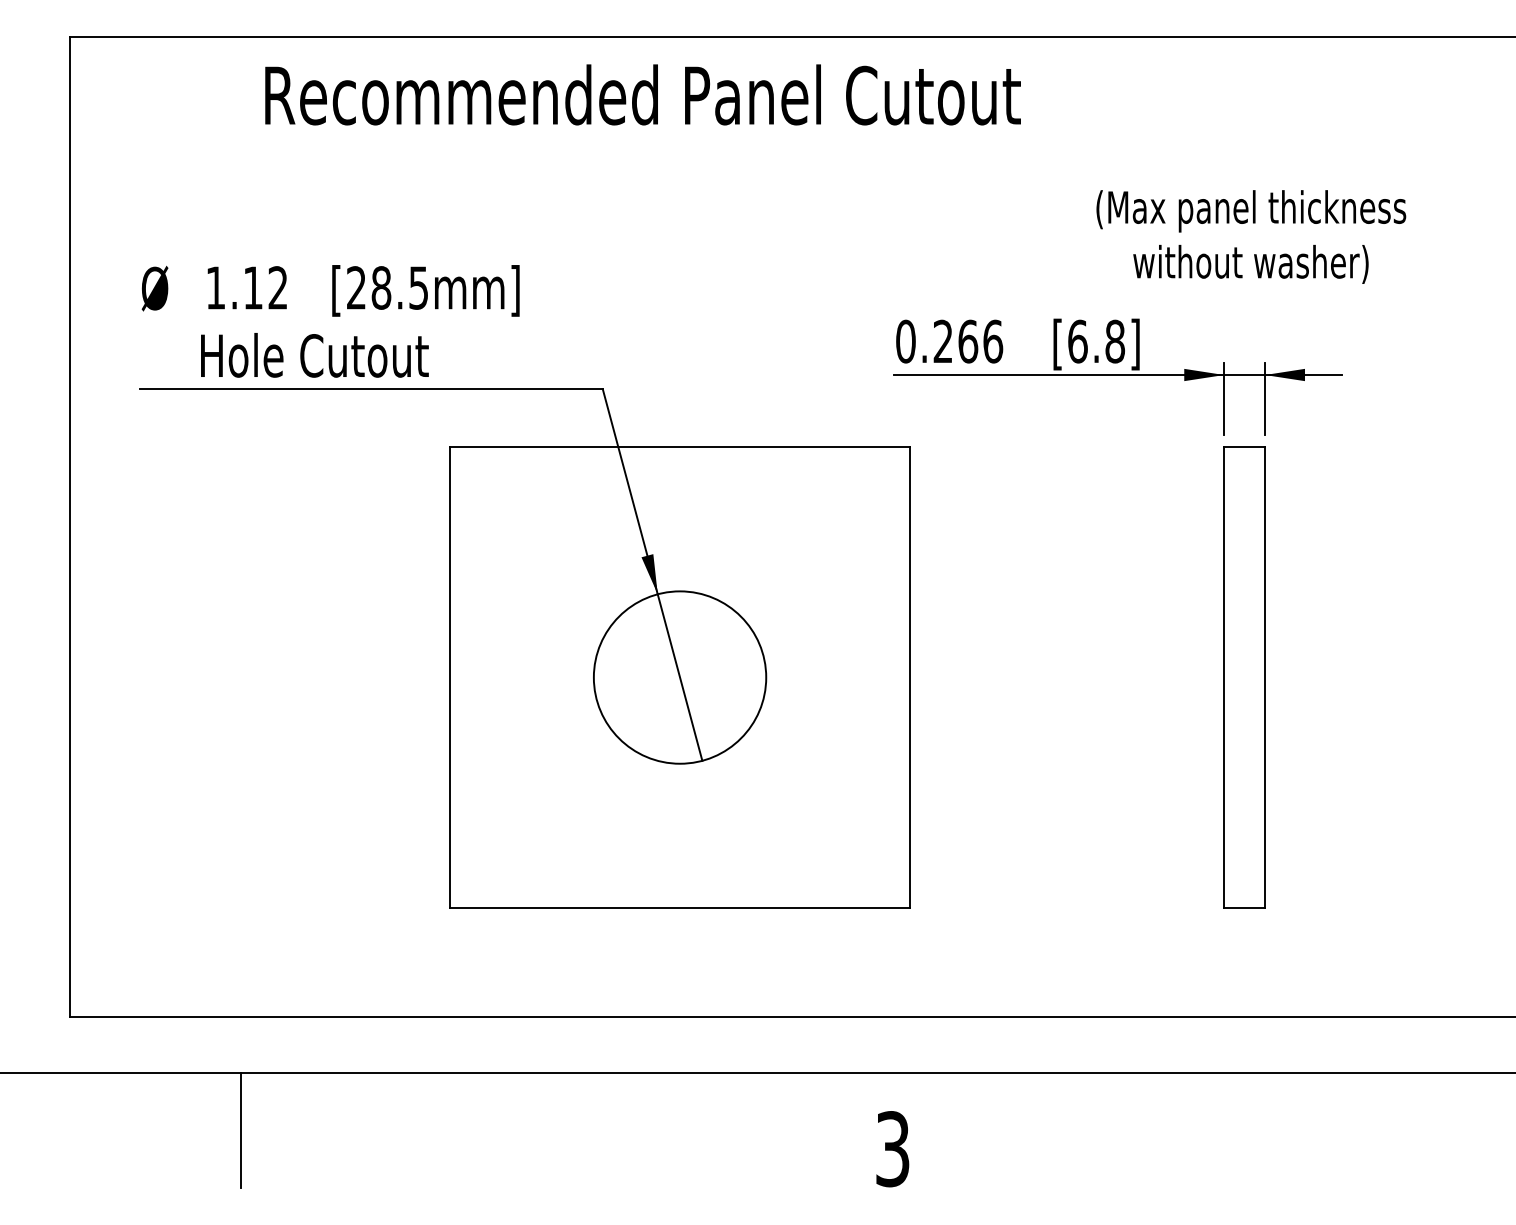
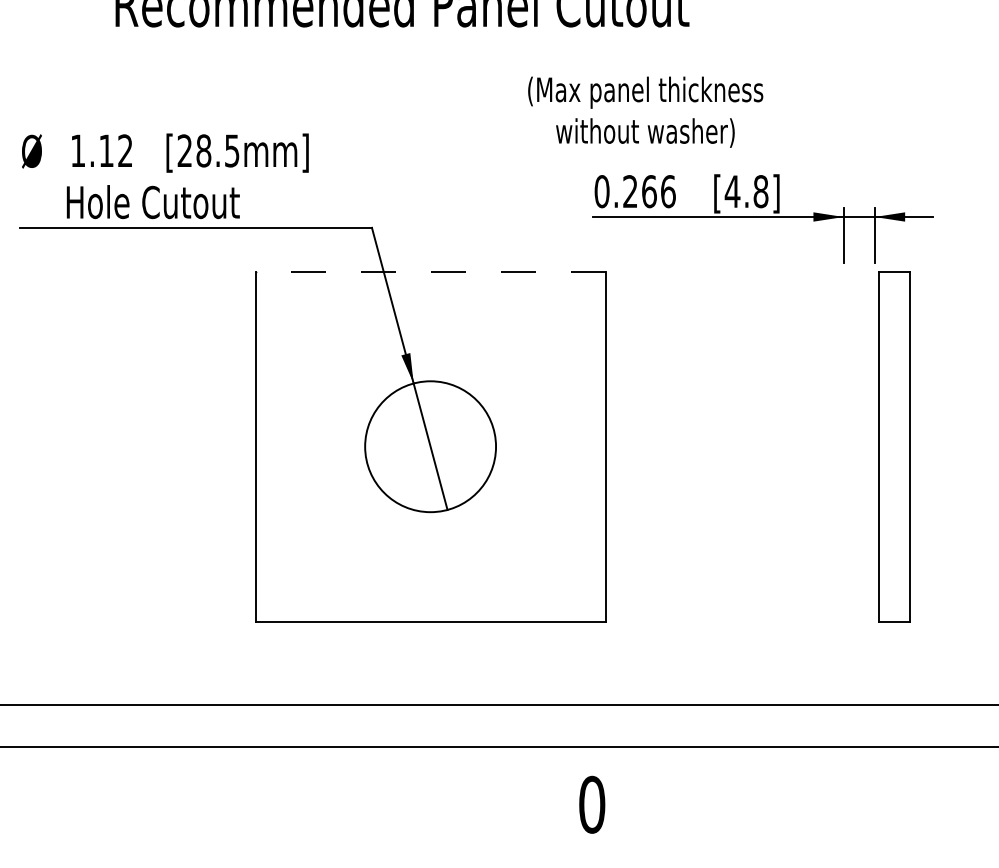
text: (1251, 236) -> (645, 111), moved
text: (1077, 341) -> (732, 191), [6.8] -> [4.8]
line: (679, 447) -> (430, 272), solid -> dashed
part: (1244, 677) -> (894, 446), moved
line: (240, 1130) -> (96, 790), removed
text: (892, 1149) -> (591, 805), 3 -> 0

